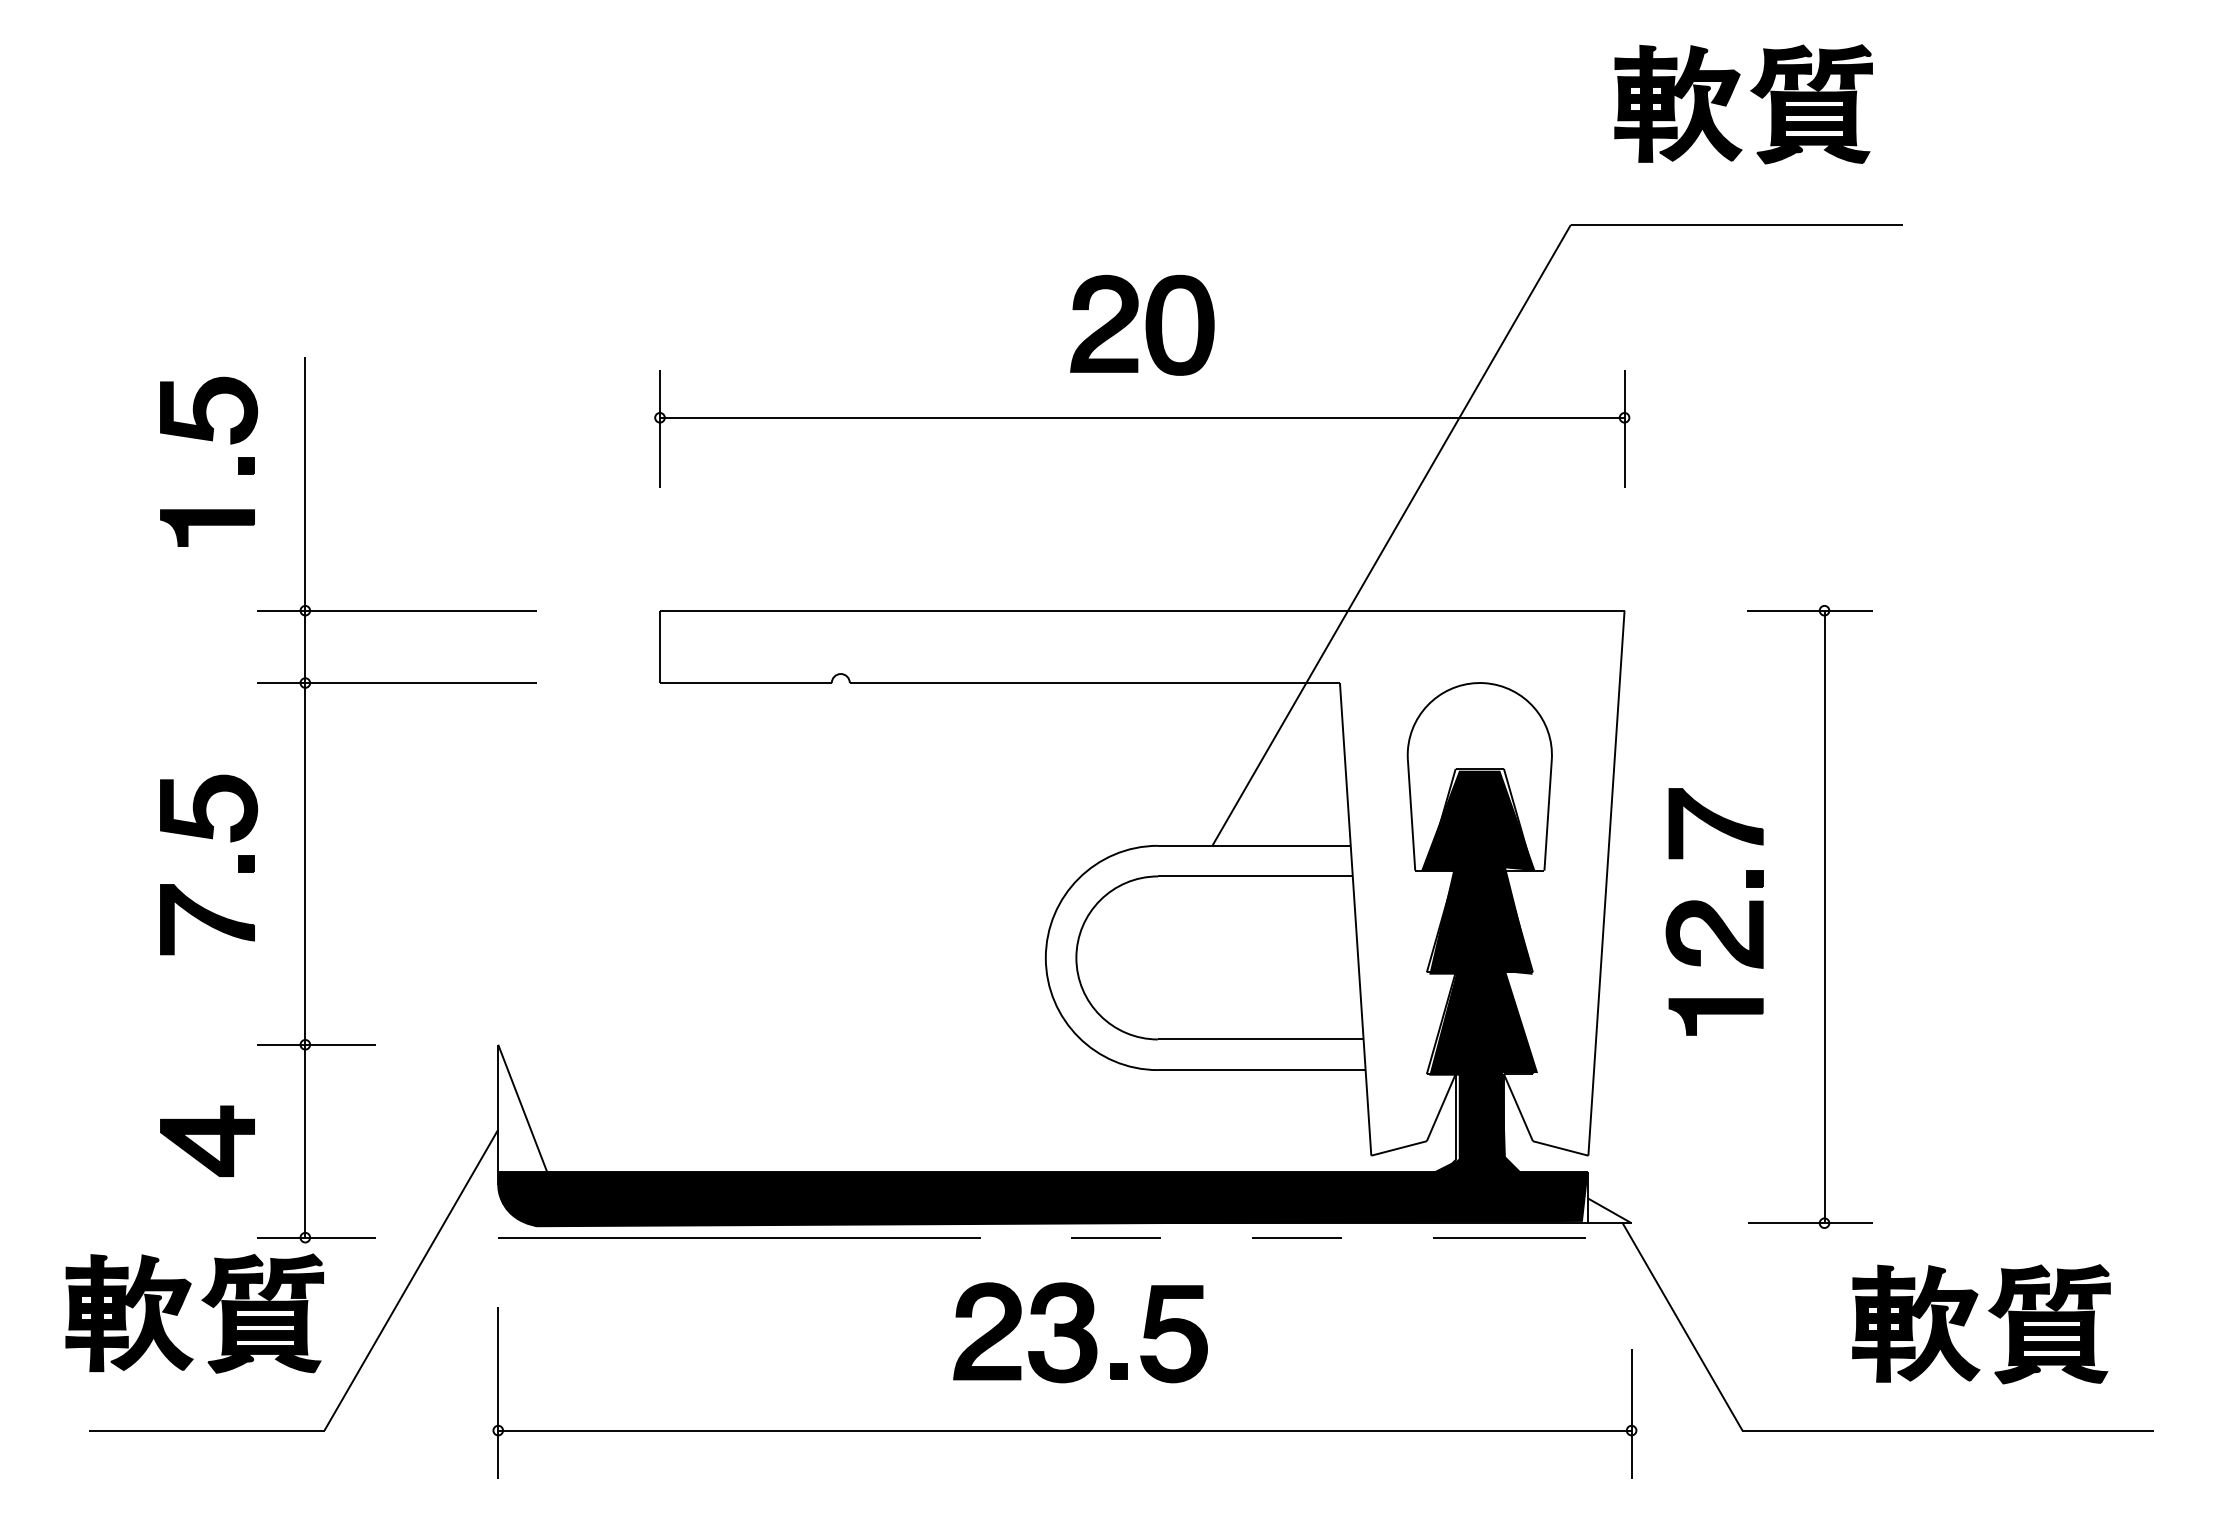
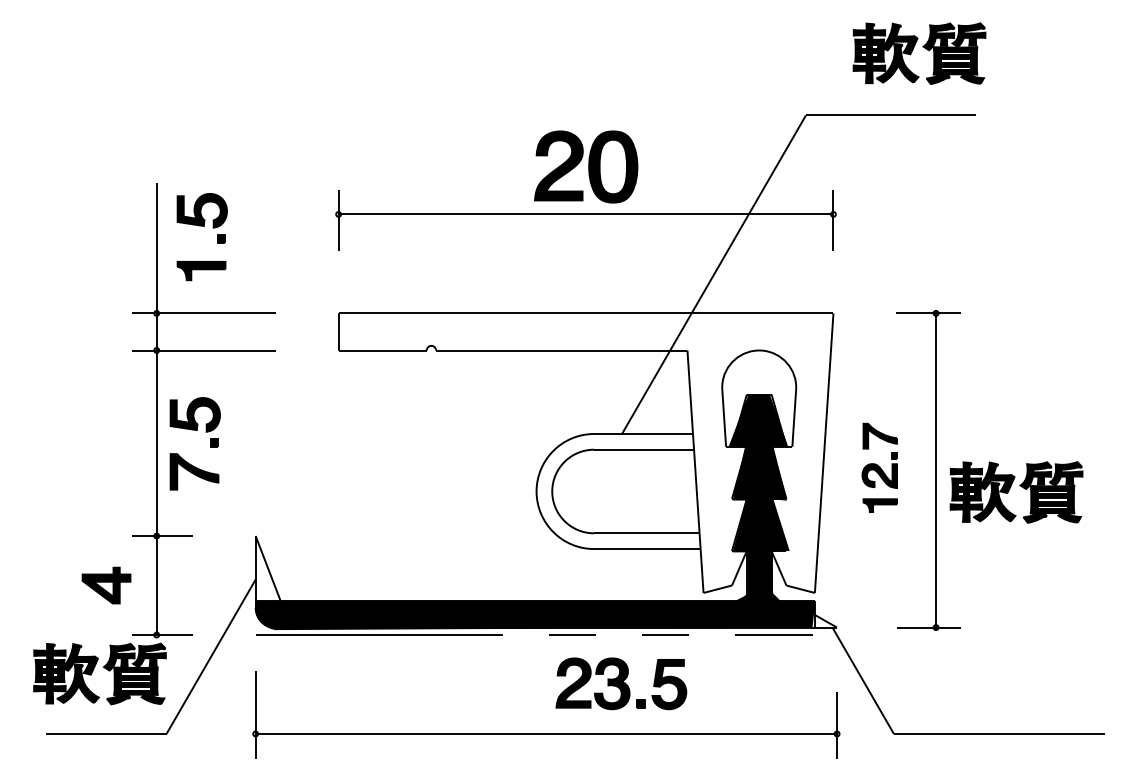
part: (1749, 92) -> (922, 47), moved
part: (1141, 324) -> (585, 166), size x1.4
part: (207, 441) -> (201, 226), moved
part: (207, 839) -> (194, 430), moved
part: (1714, 911) -> (879, 467), size x0.7
part: (1969, 1318) -> (1010, 489), moved
part: (1080, 1332) -> (621, 683), moved

